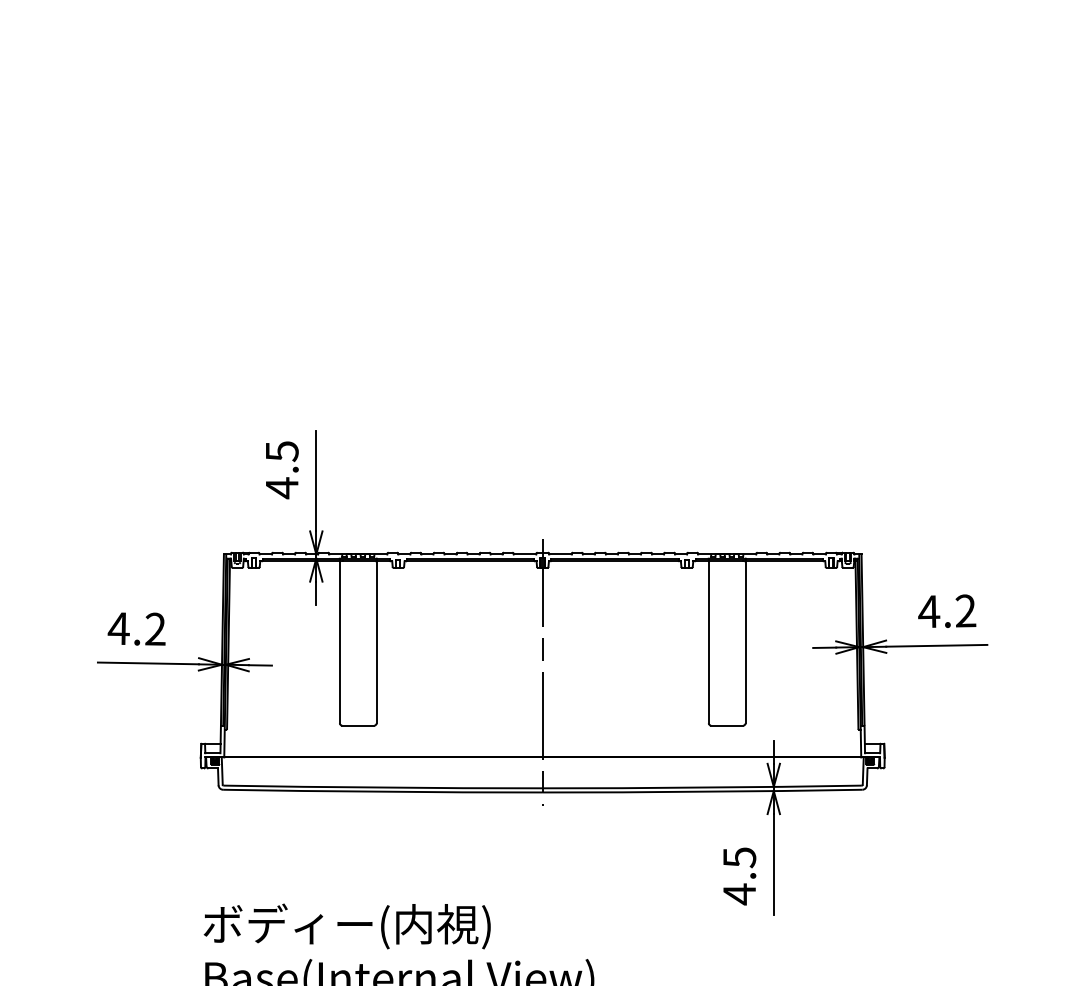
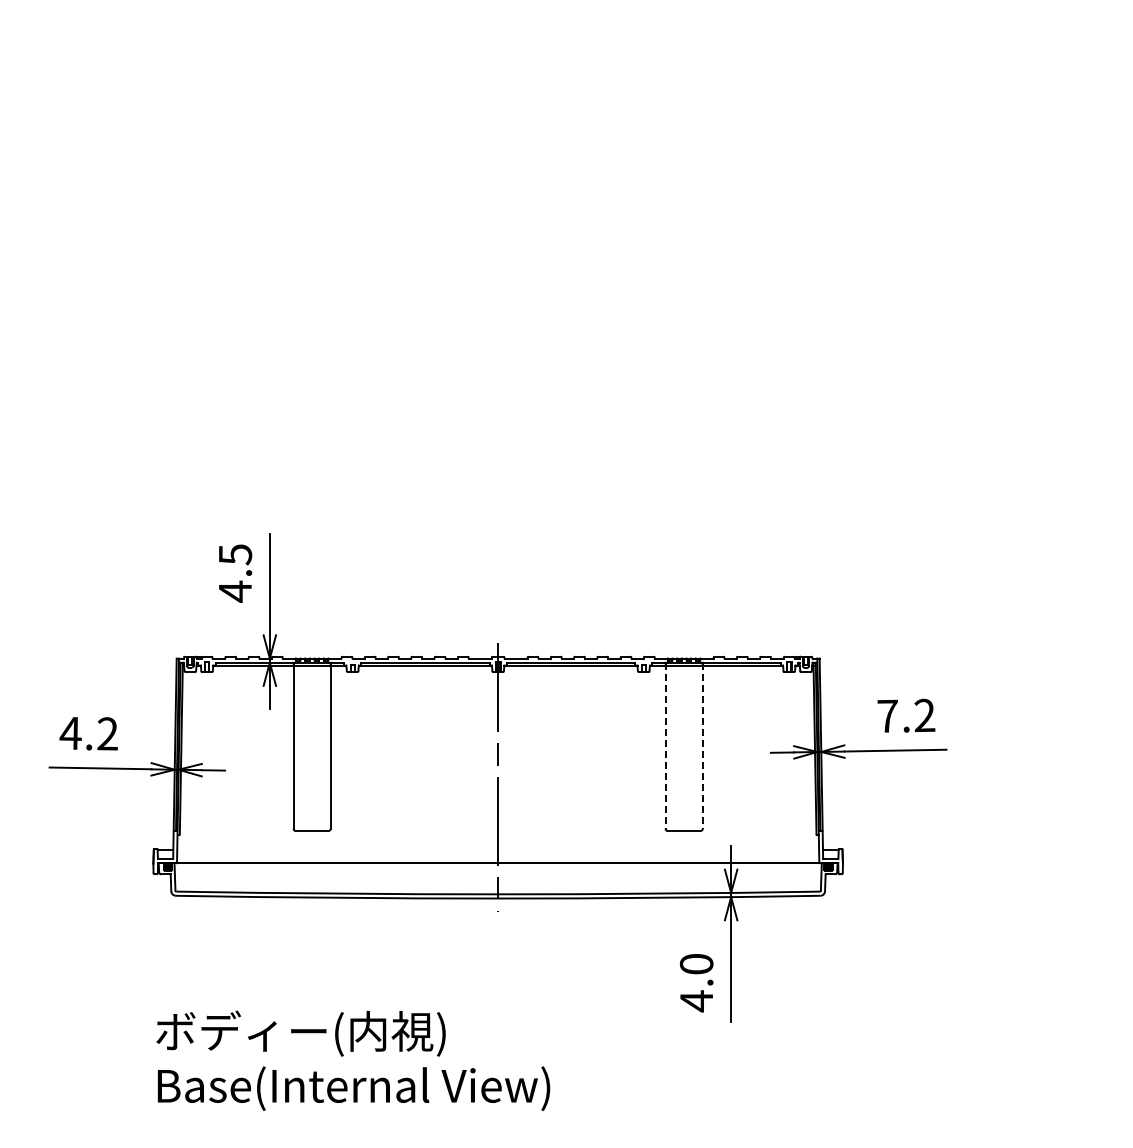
text: (928, 610) -> (887, 715), 4.2 -> 7.2
line: (708, 641) -> (665, 746), solid -> dashed
line: (745, 641) -> (702, 746), solid -> dashed
text: (739, 857) -> (696, 964), 4.5 -> 4.0

